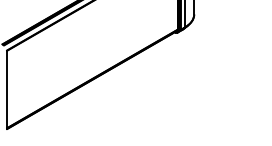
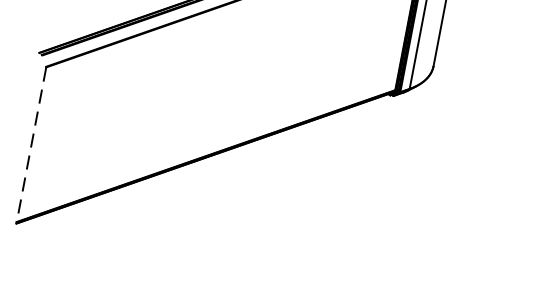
line: (7, 90) -> (31, 146), solid -> dashed

